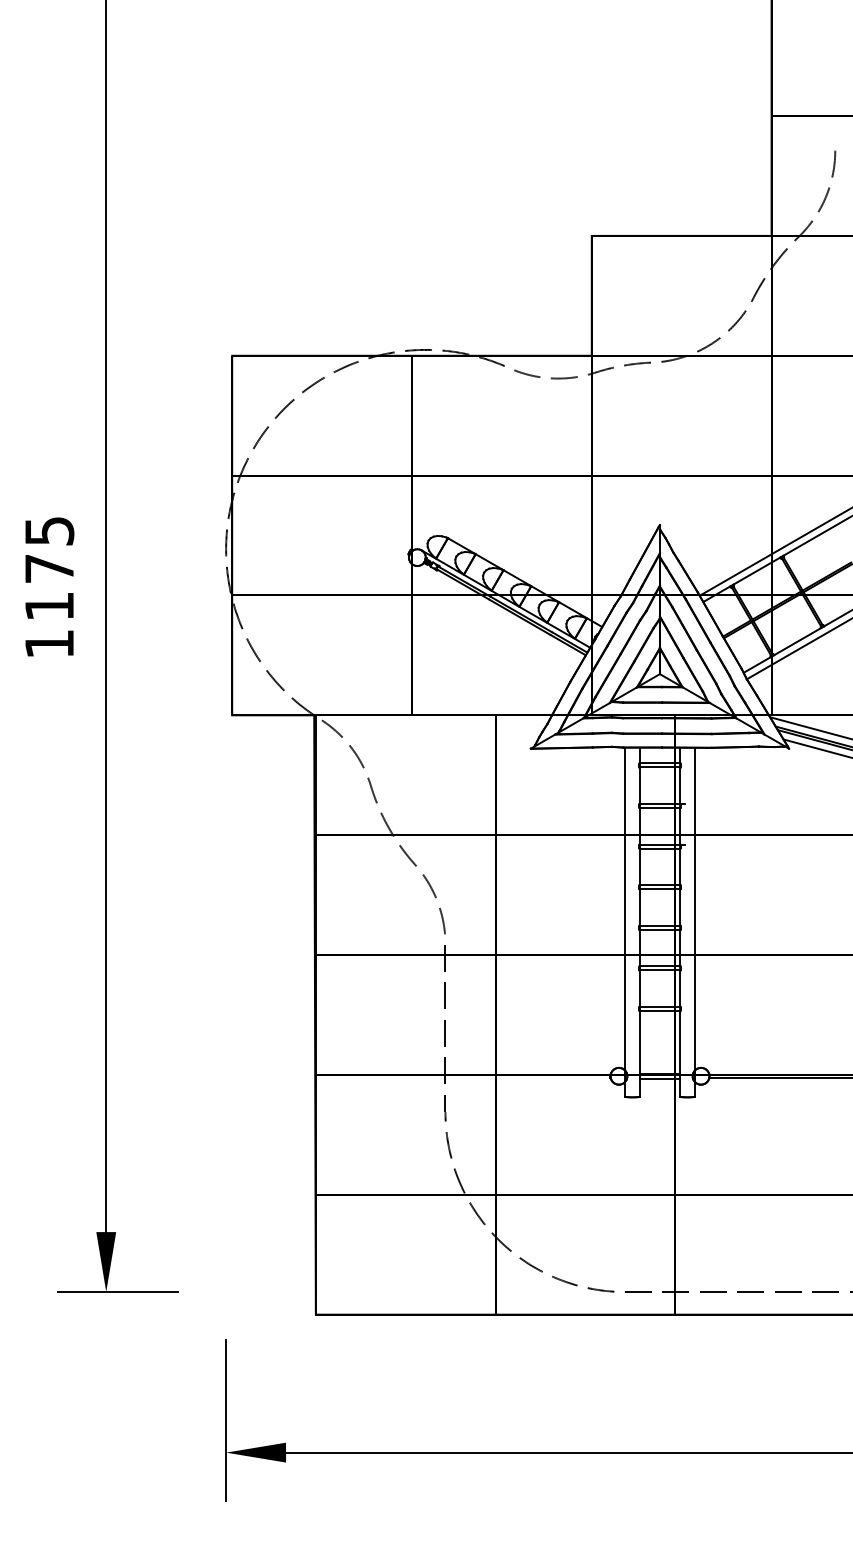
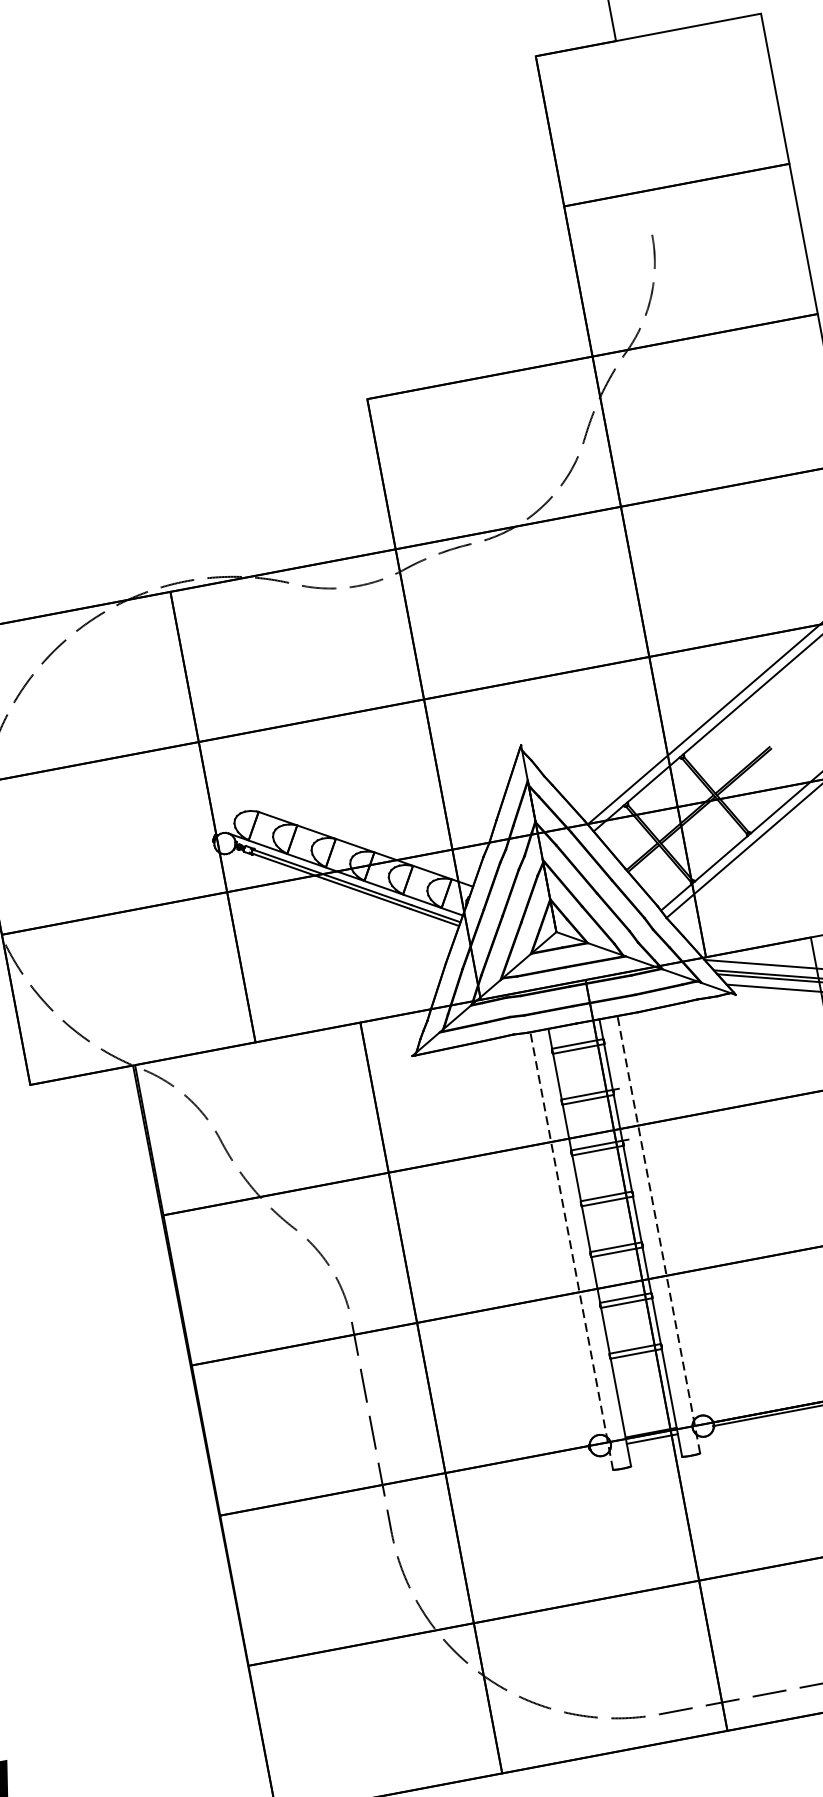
line: (694, 921) -> (658, 1233), solid -> dashed
line: (625, 922) -> (572, 1251), solid -> dashed

